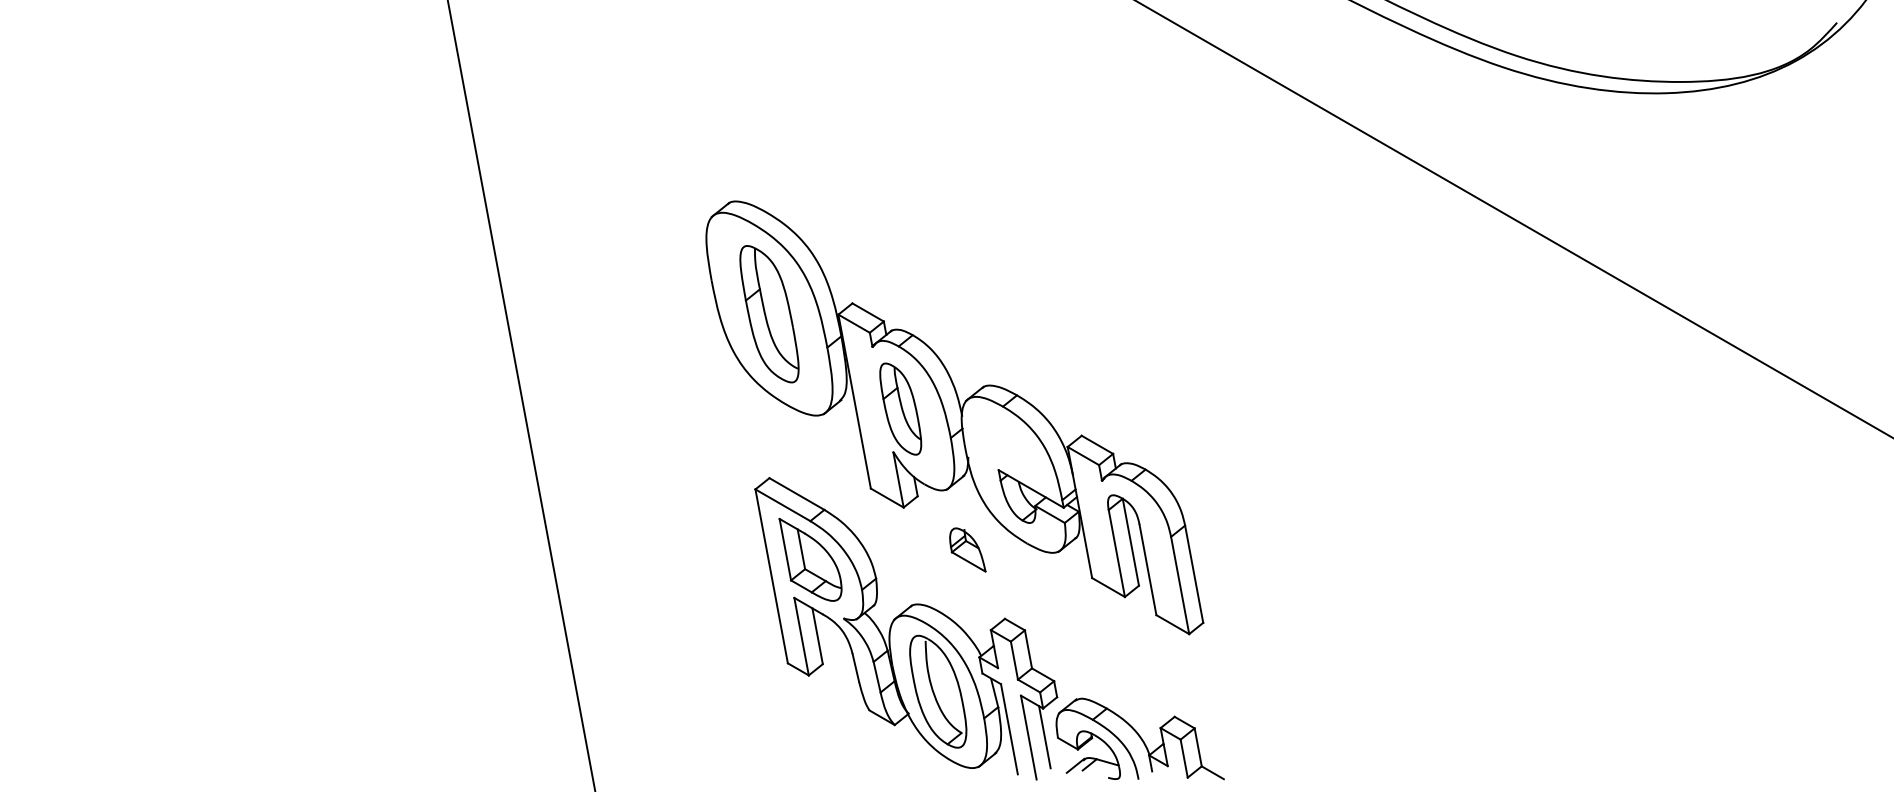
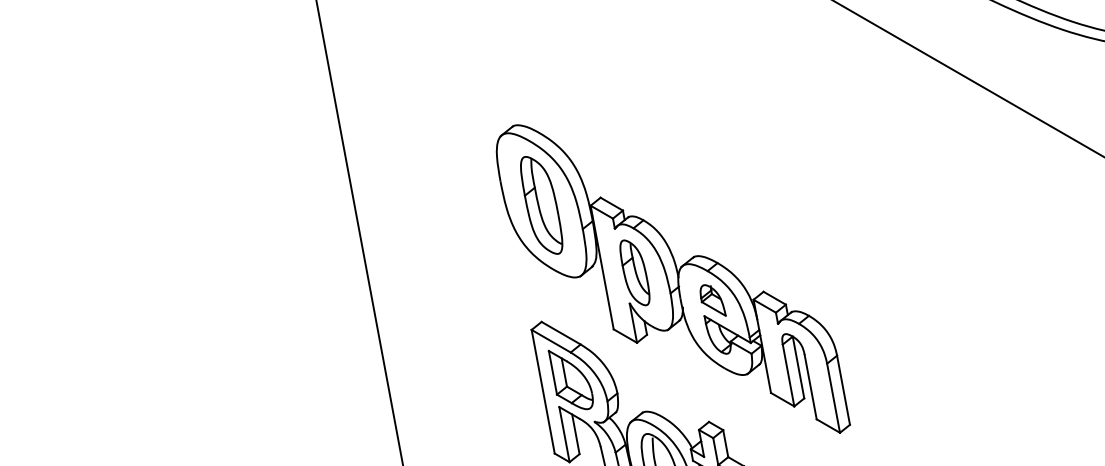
part: (967, 549) -> (712, 300), moved

